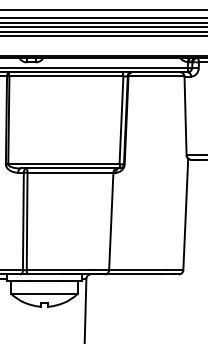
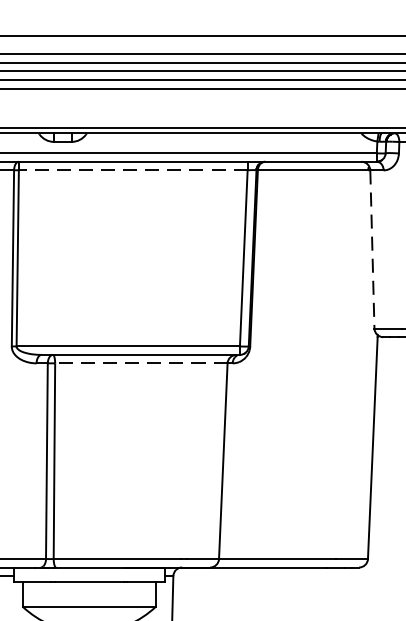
line: (66, 76) -> (133, 170), solid -> dashed
line: (185, 116) -> (372, 250), solid -> dashed
line: (70, 172) -> (141, 362), solid -> dashed

